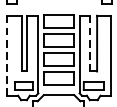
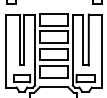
line: (90, 44) -> (82, 40), dashed -> solid
line: (7, 56) -> (6, 51), dashed -> solid

